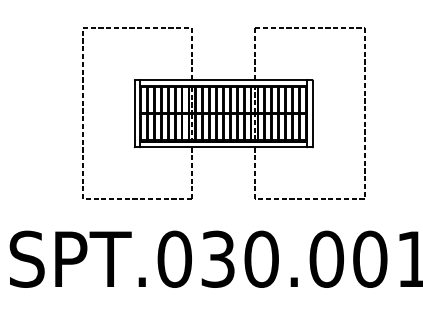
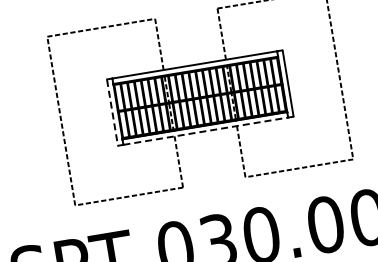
line: (134, 114) -> (112, 113), solid -> dashed
line: (224, 147) -> (206, 131), solid -> dashed

